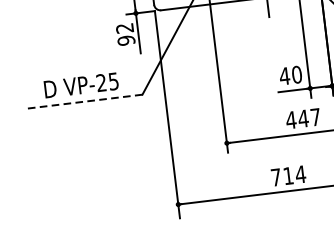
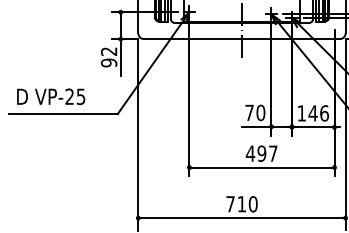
text: (284, 75) -> (249, 112), 40 -> 70
text: (81, 85) -> (51, 96), moved
line: (82, 102) -> (62, 114), dashed -> solid
text: (302, 118) -> (261, 153), 447 -> 497
text: (299, 174) -> (252, 204), 714 -> 710

